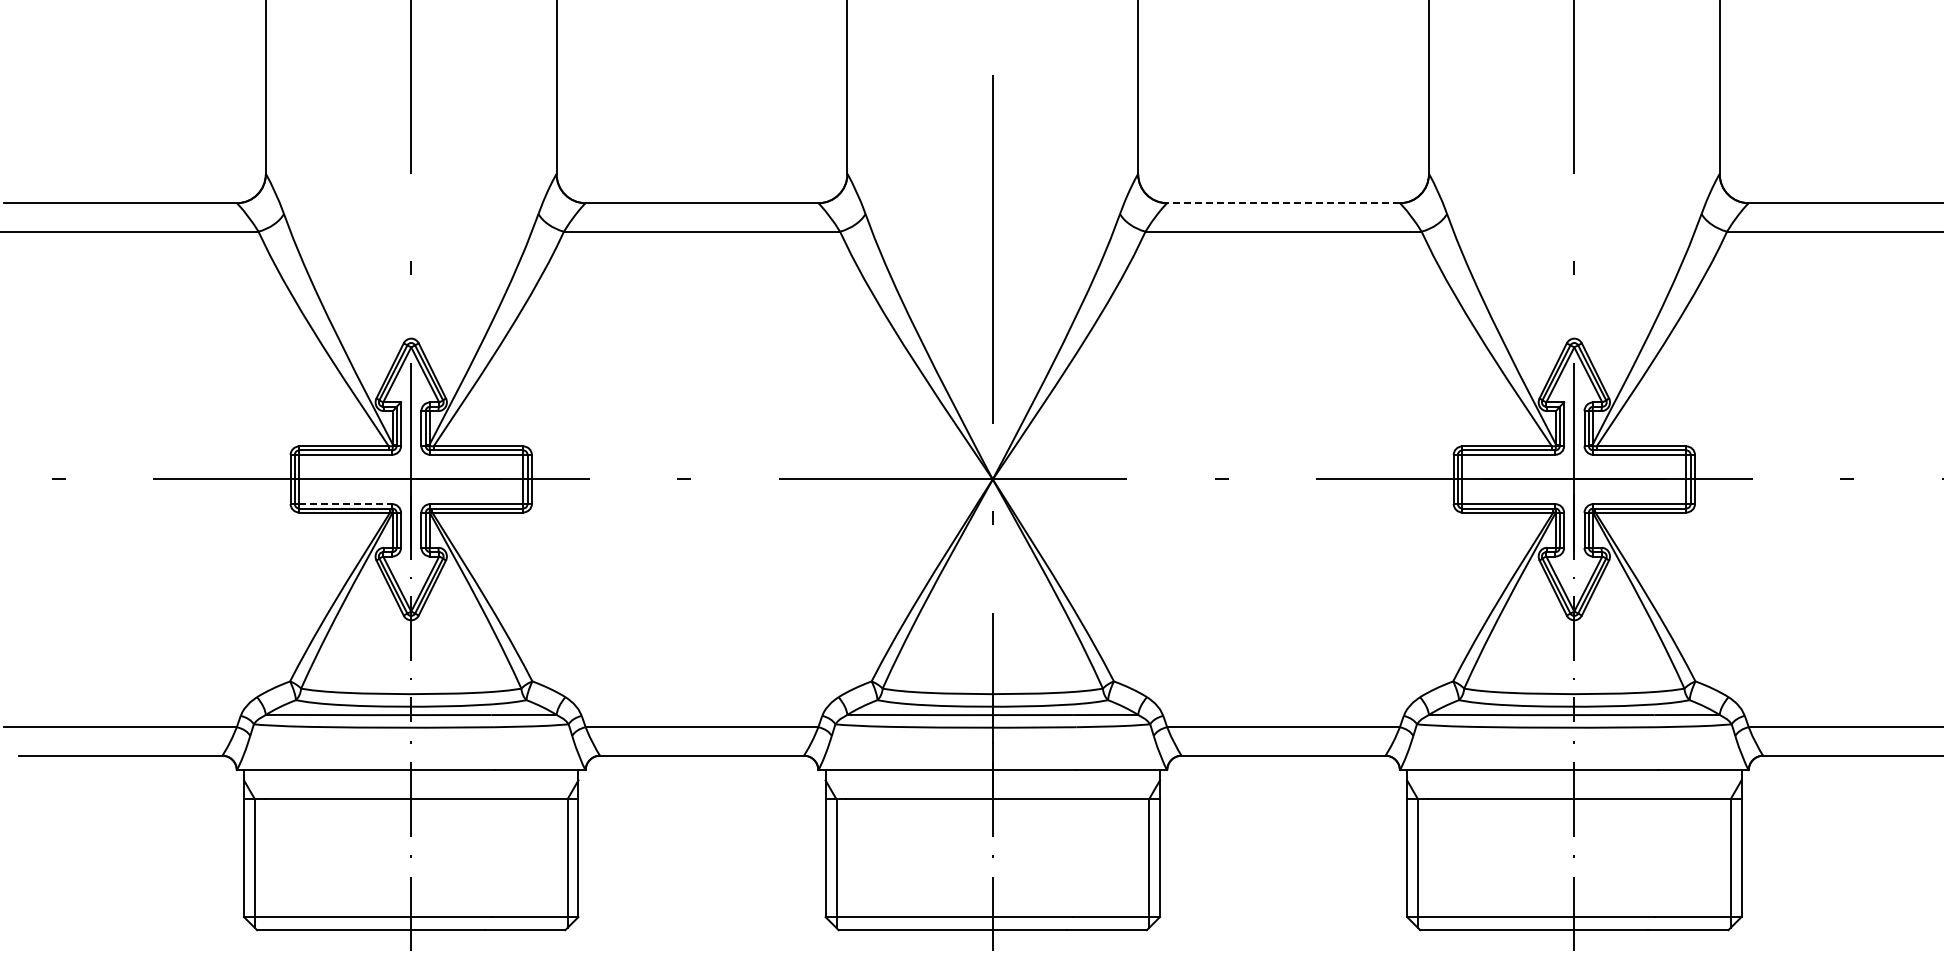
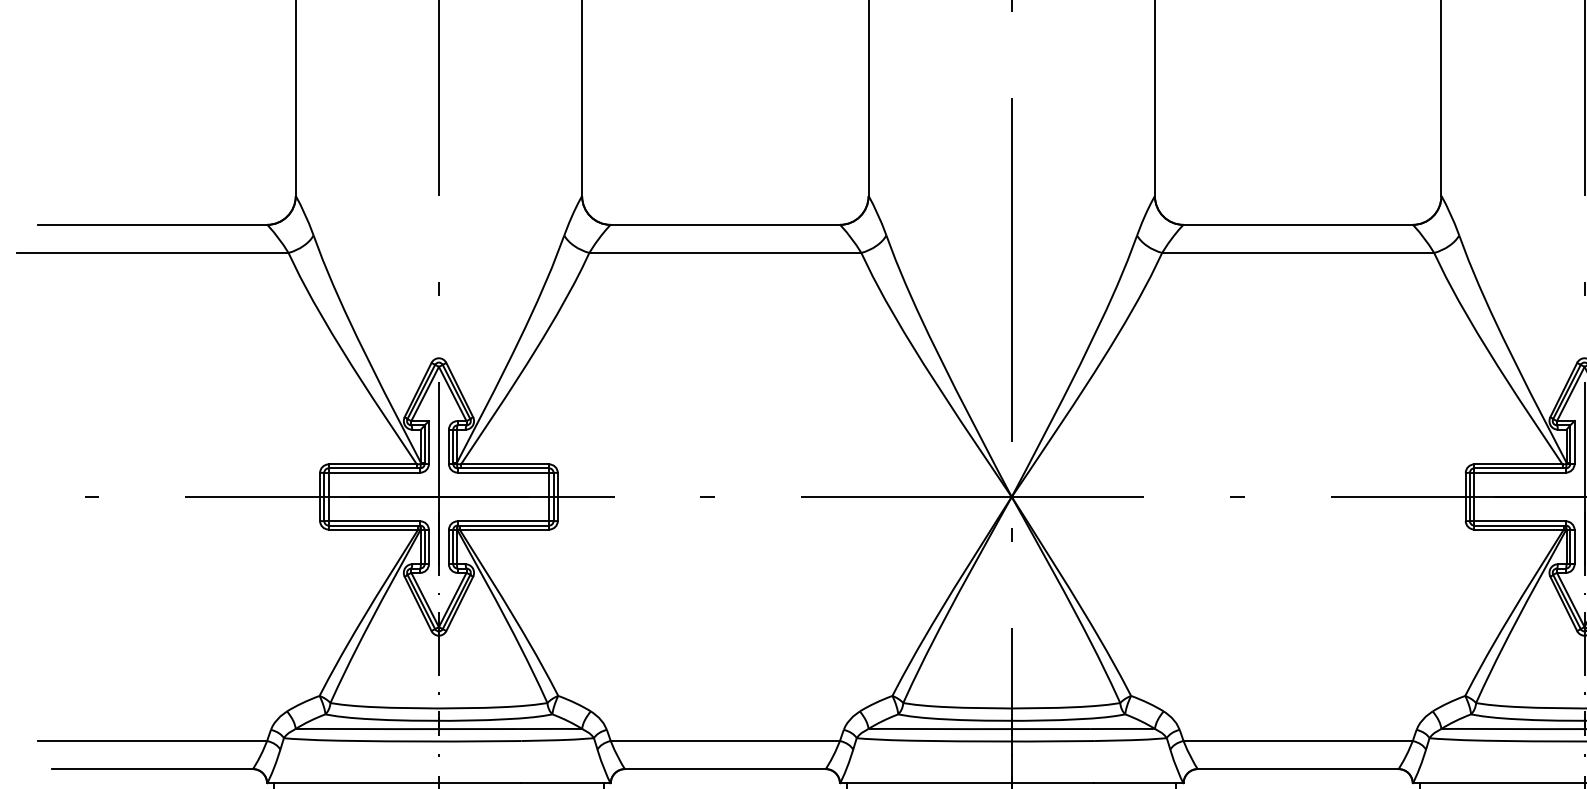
line: (1283, 203) -> (1298, 225), dashed -> solid
line: (345, 504) -> (374, 521), dashed -> solid

